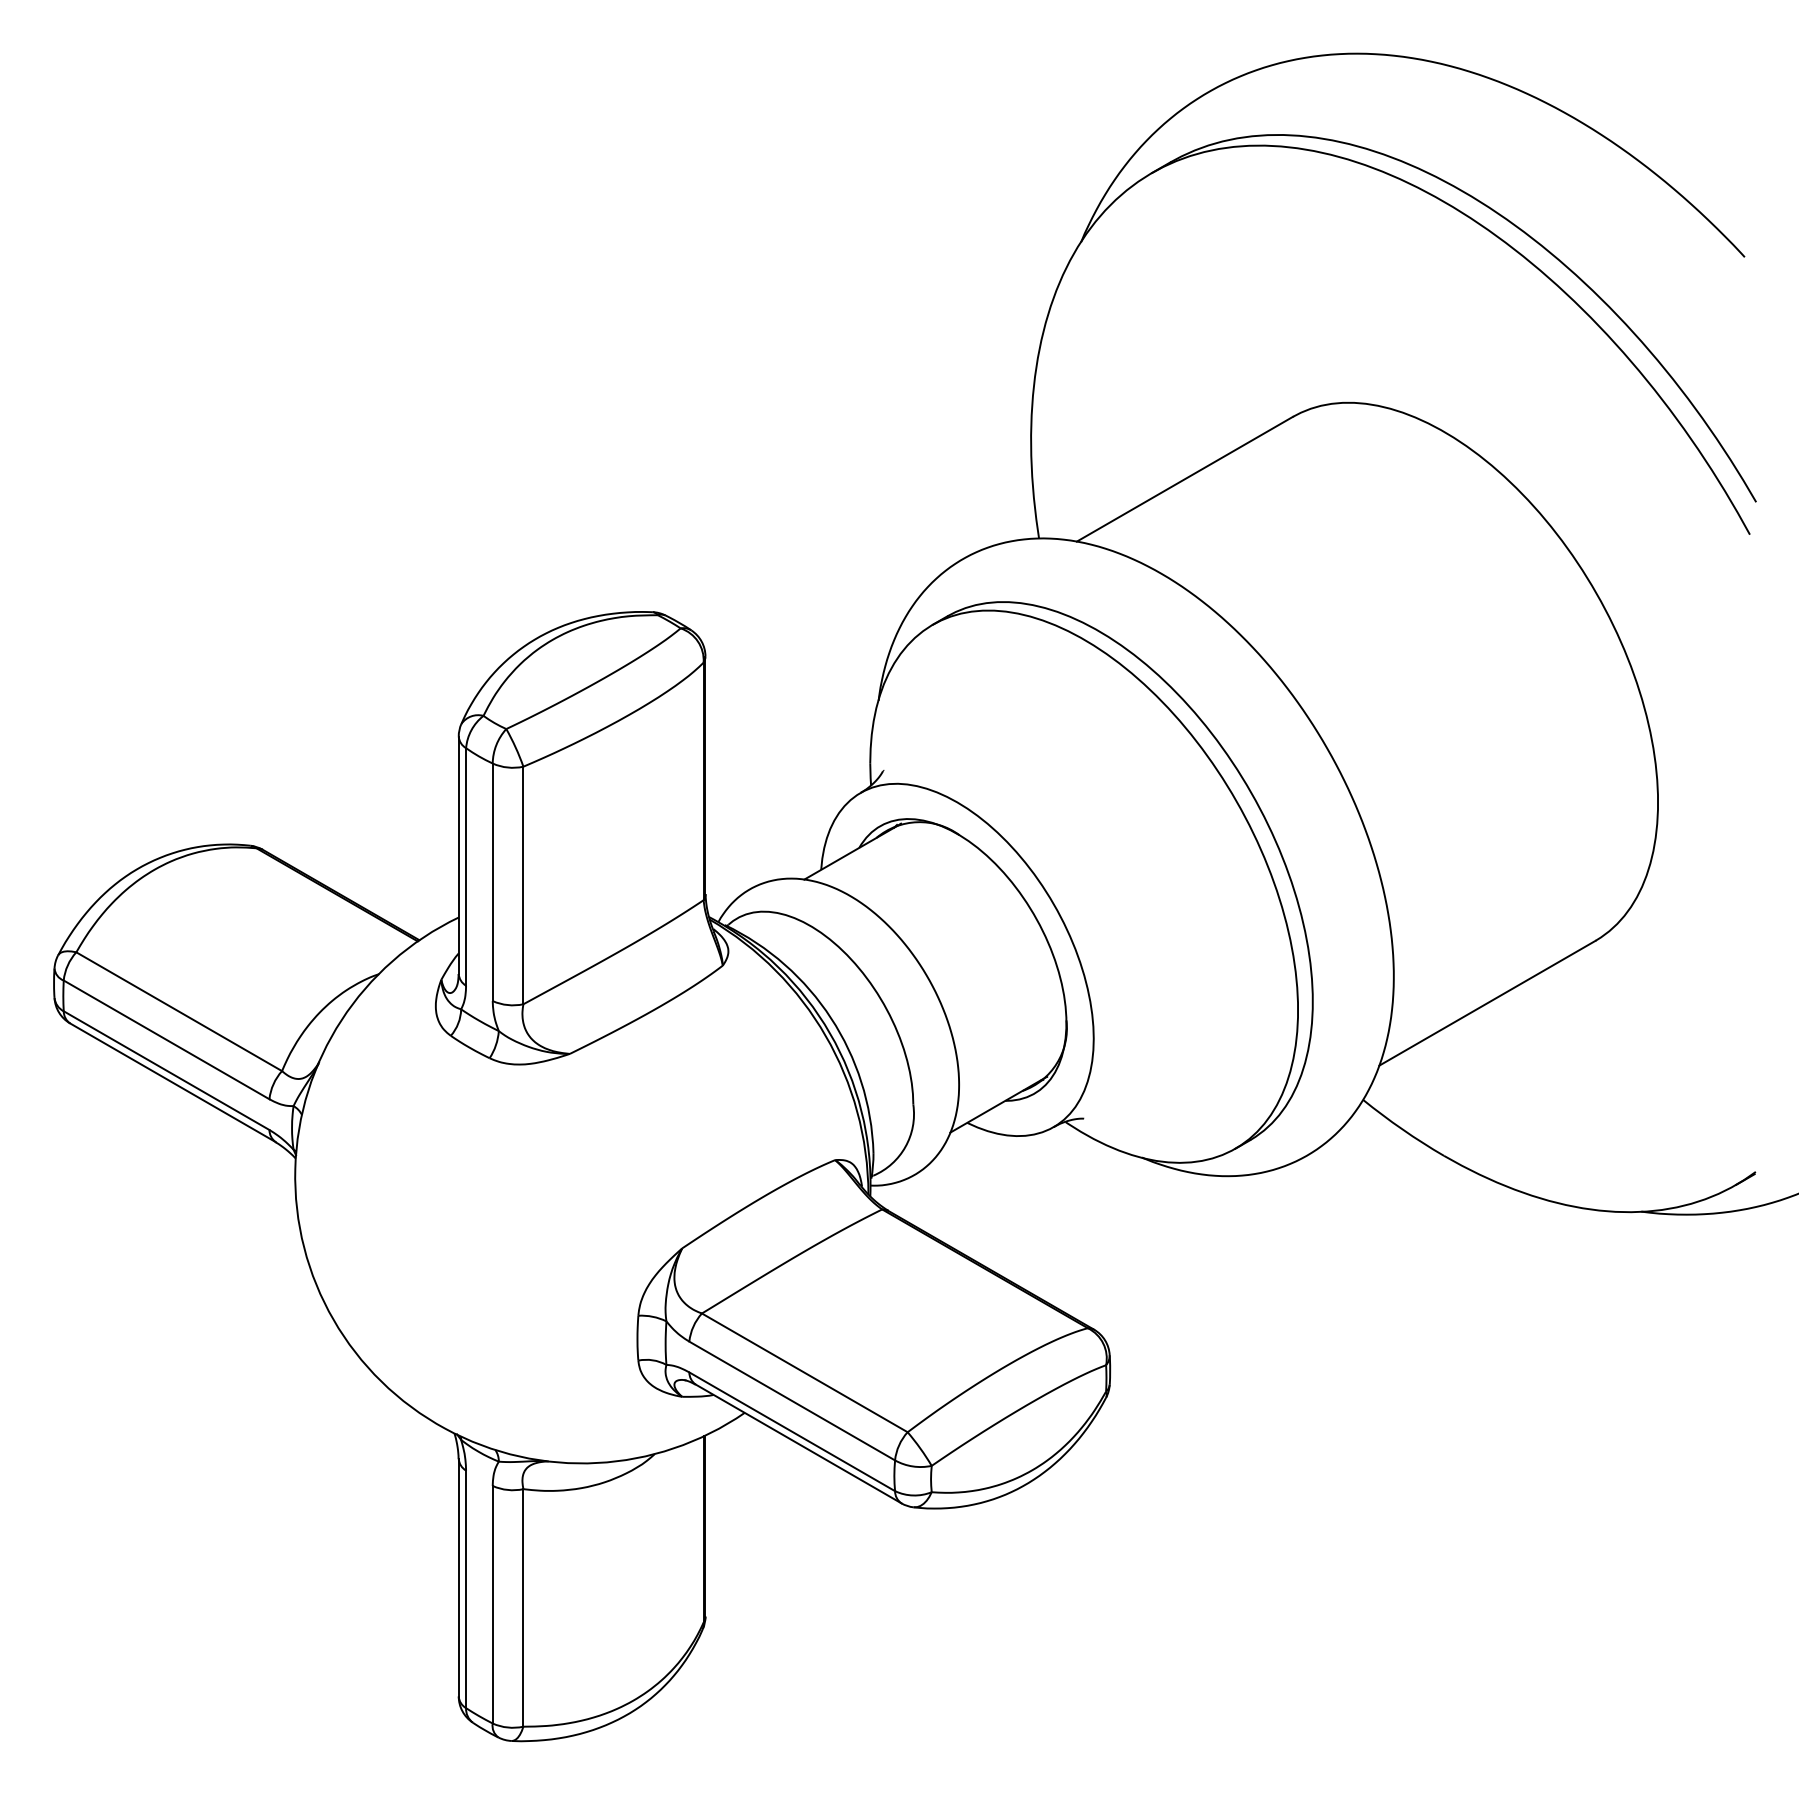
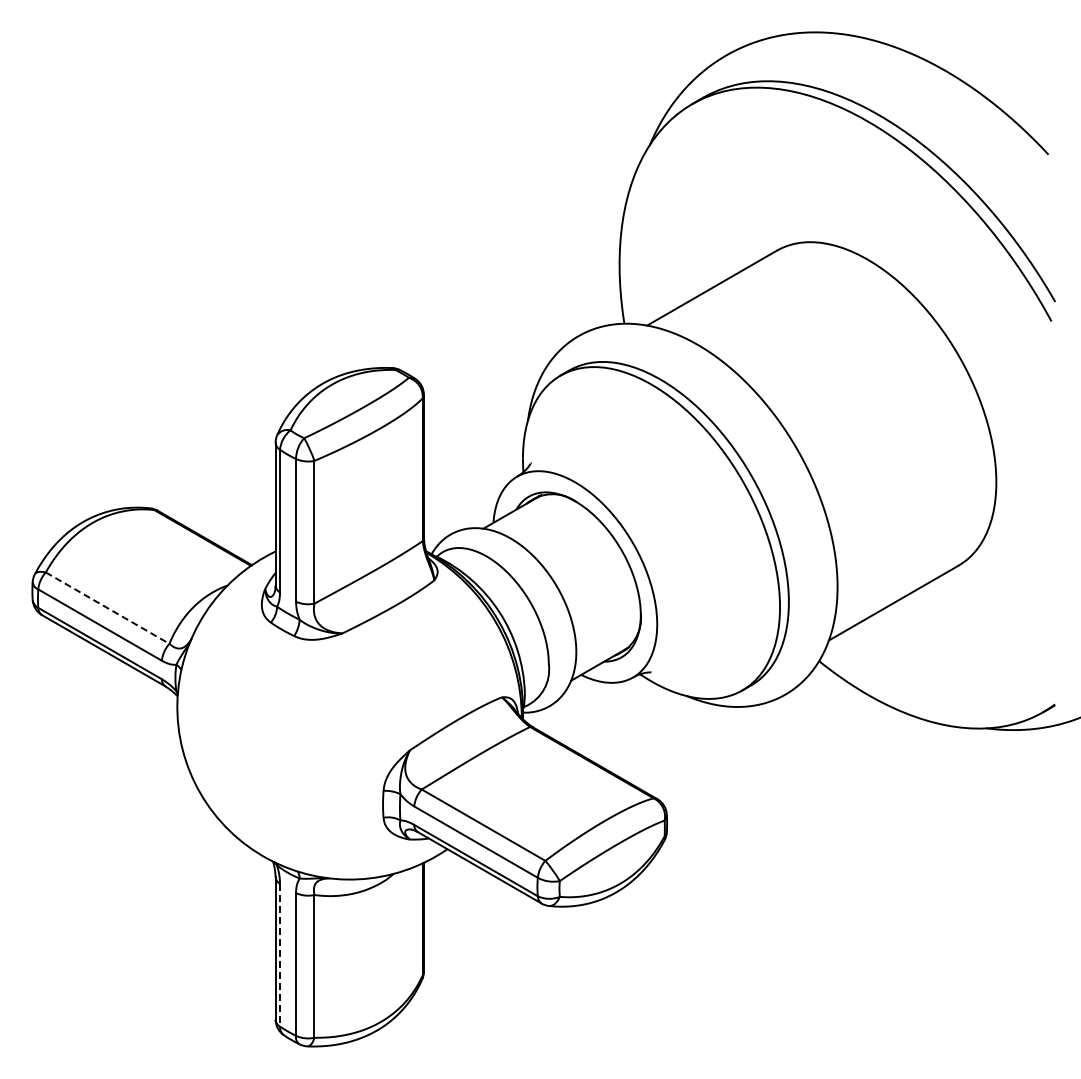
line: (180, 1012) -> (108, 608), solid -> dashed
line: (466, 1589) -> (280, 955), solid -> dashed

